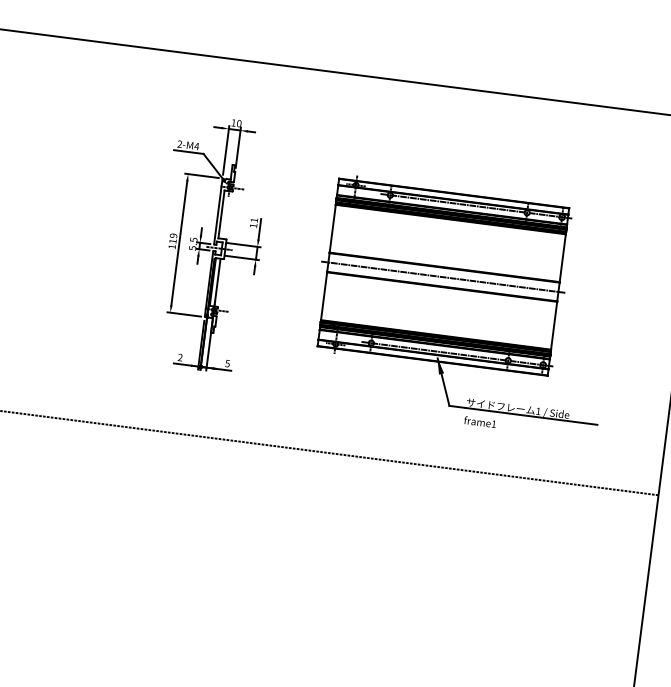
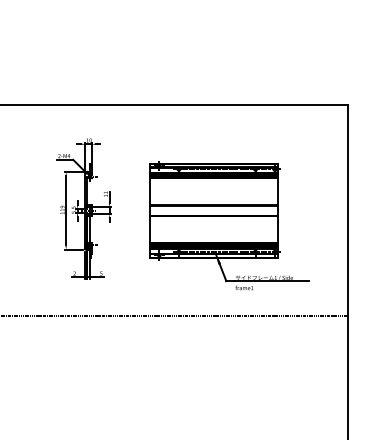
line: (442, 276) -> (213, 210), removed

